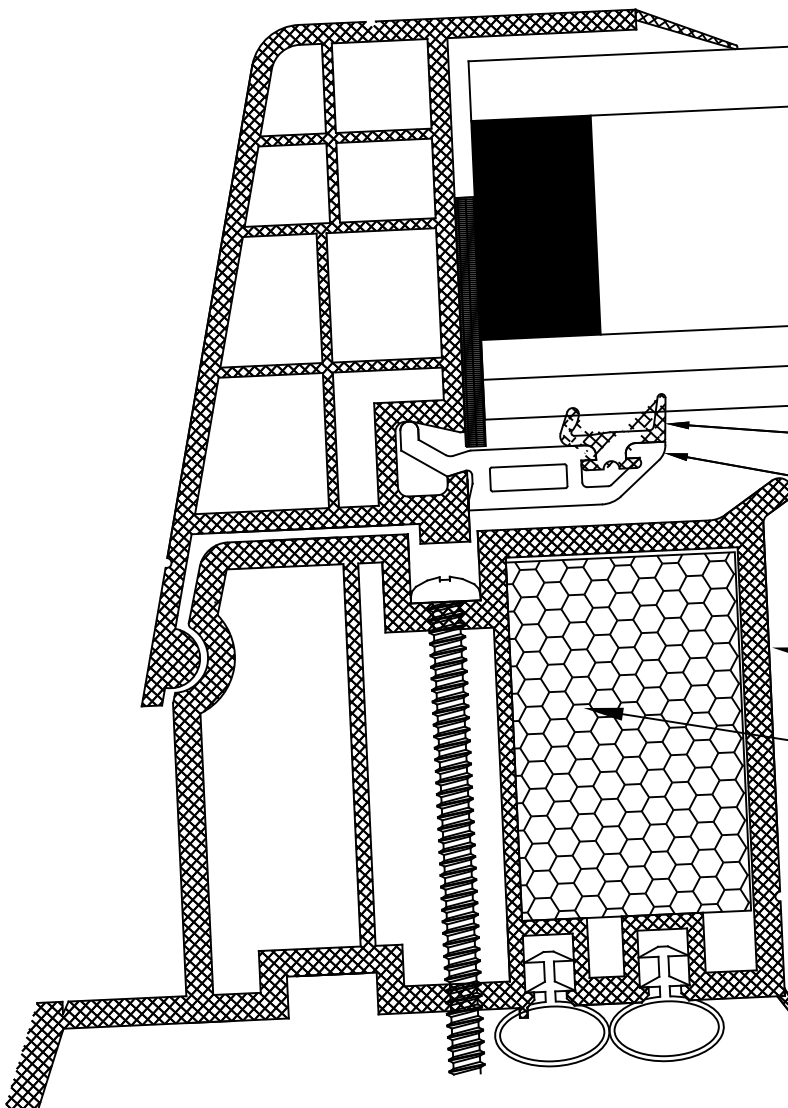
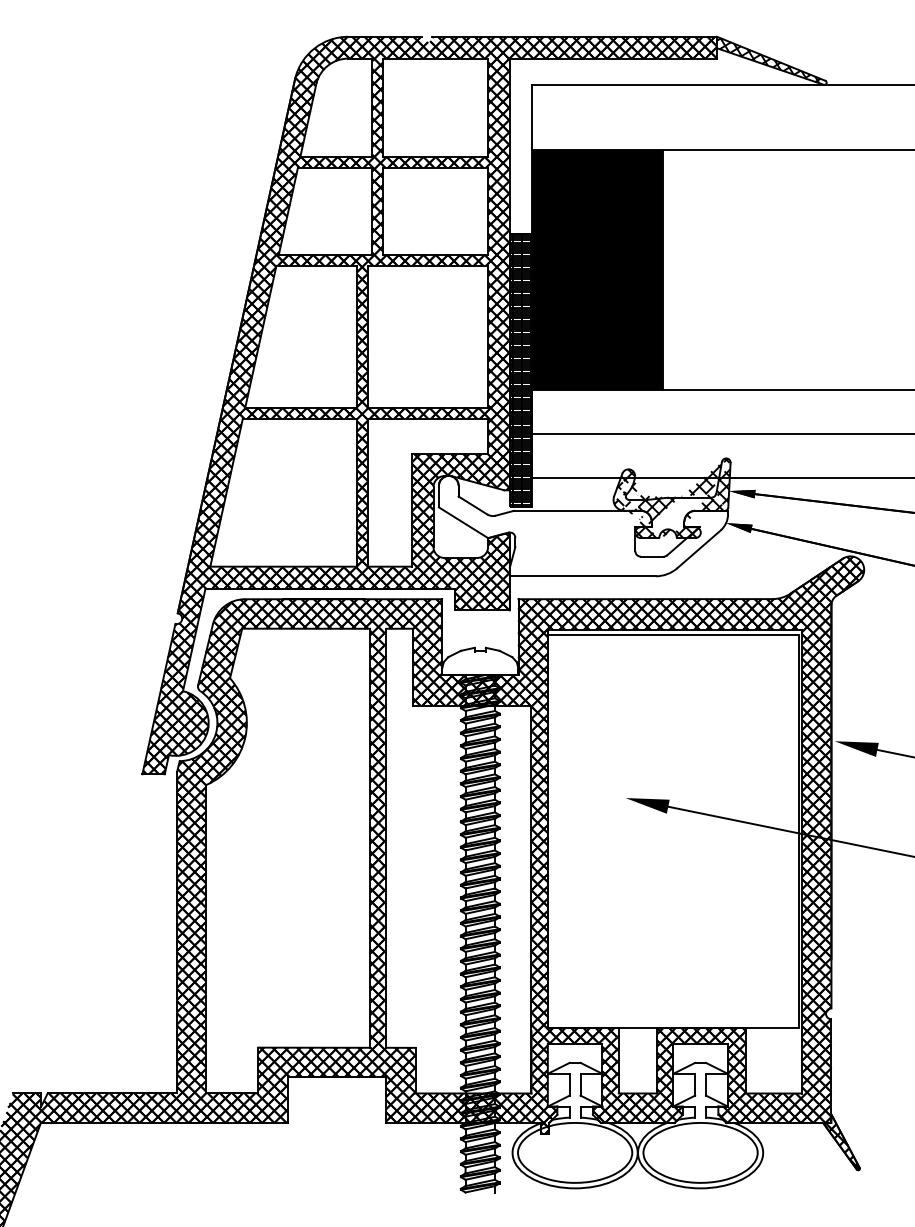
part: (528, 477) -> (576, 543), removed
hatch: (627, 736) -> (672, 831), removed

